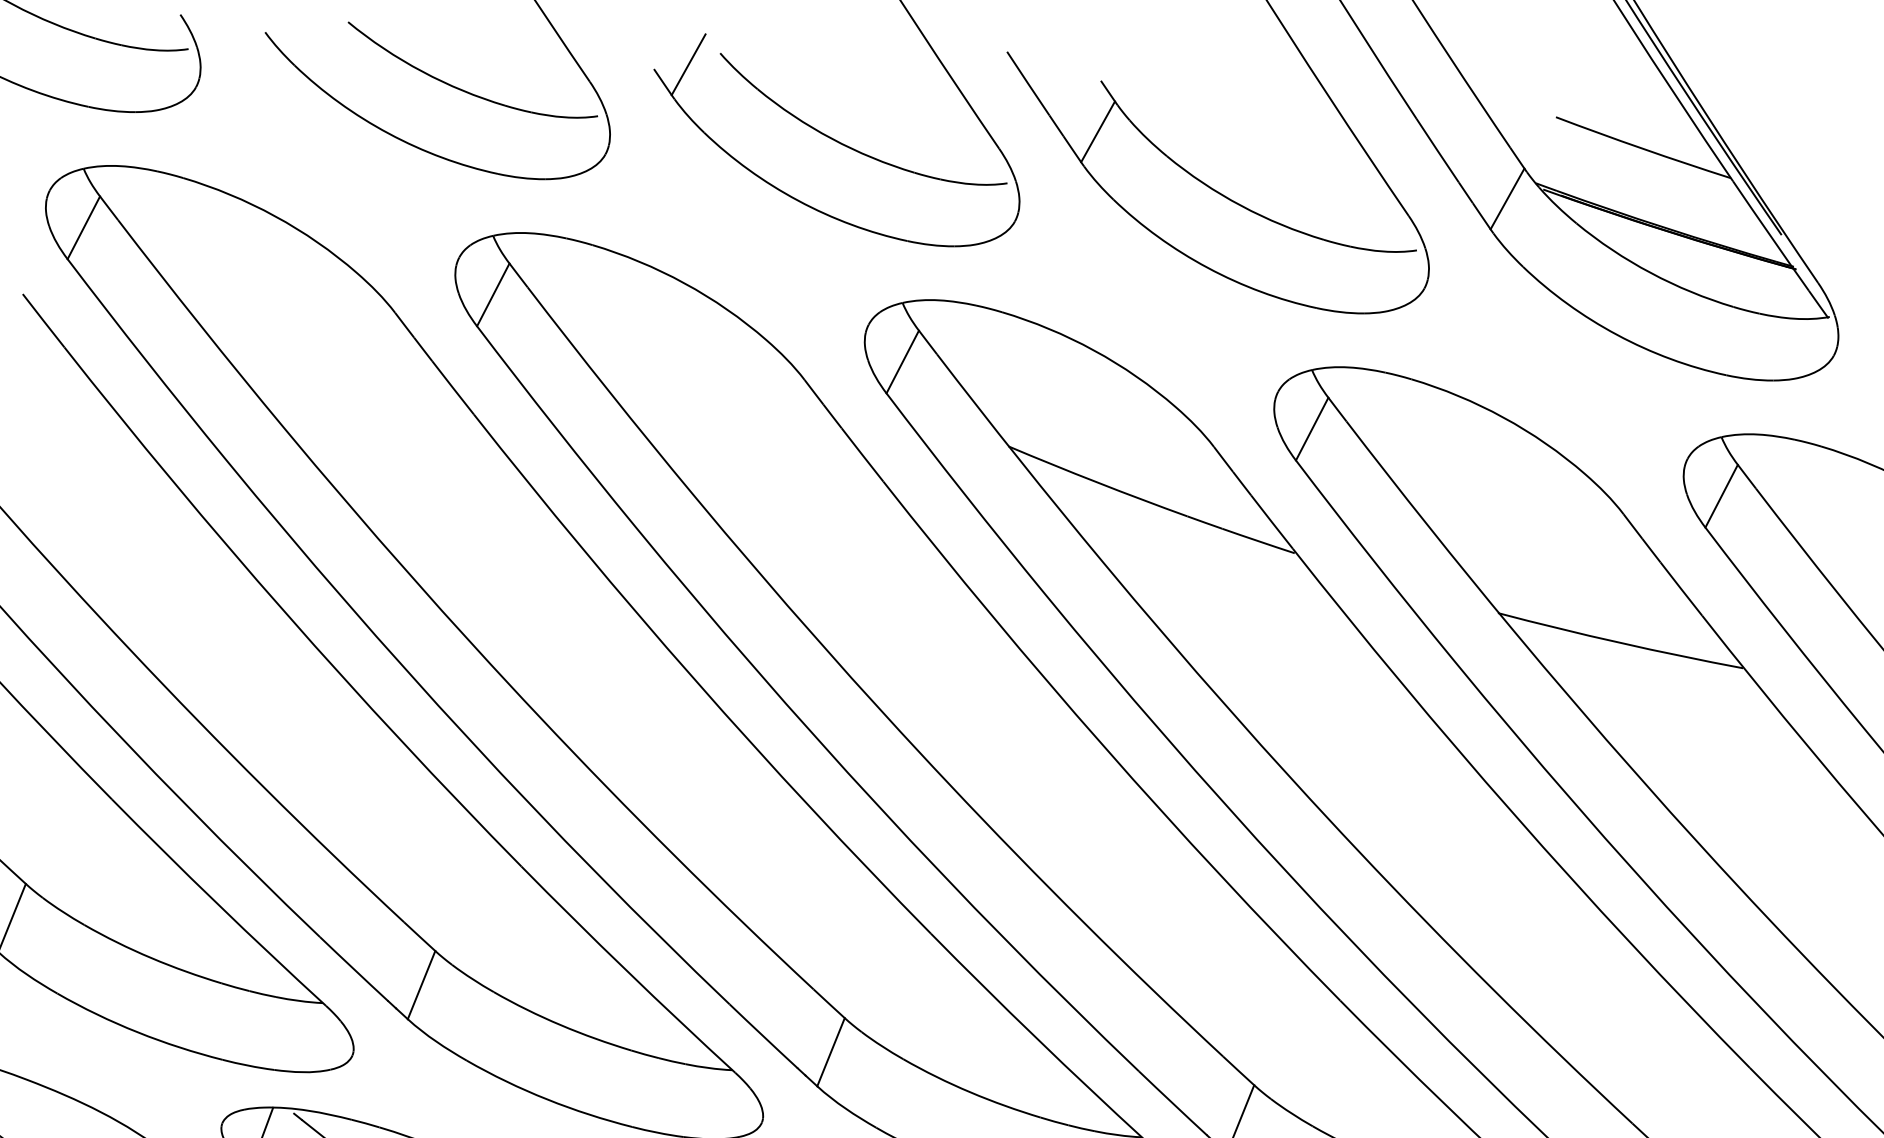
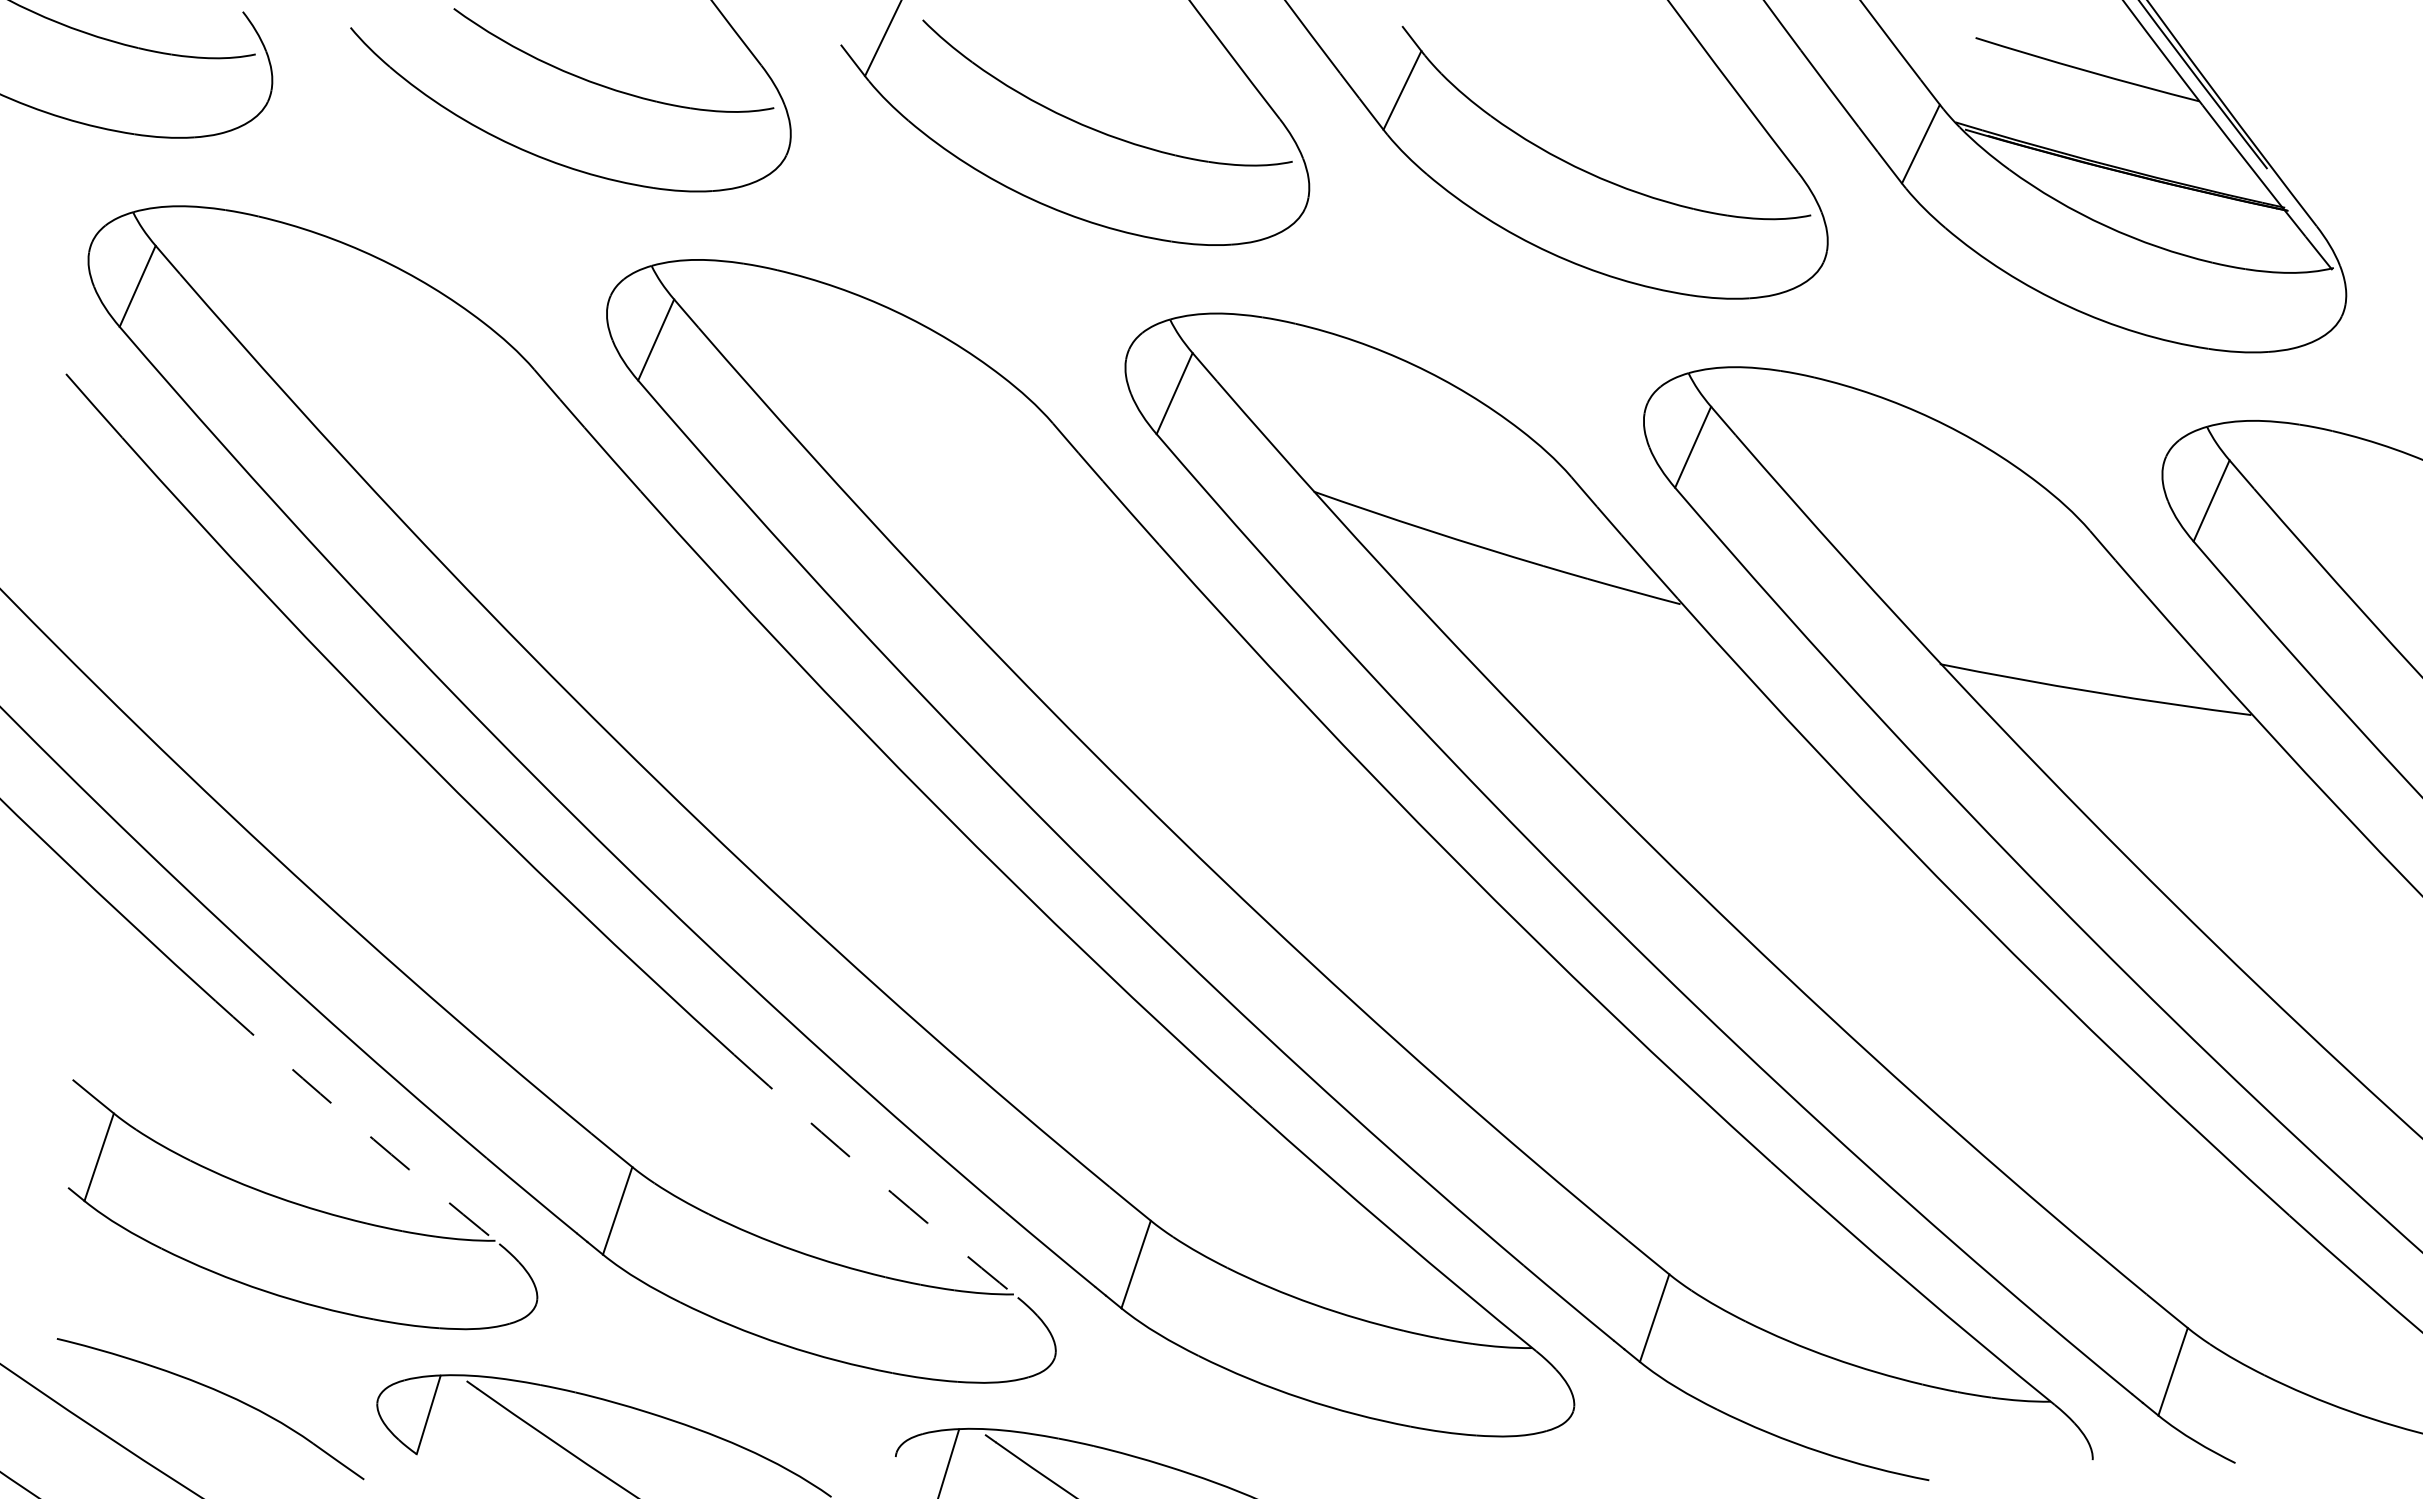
arc: (217, 904) -> (355, 1124), solid -> dashed
arc: (627, 970) -> (874, 1177), solid -> dashed

